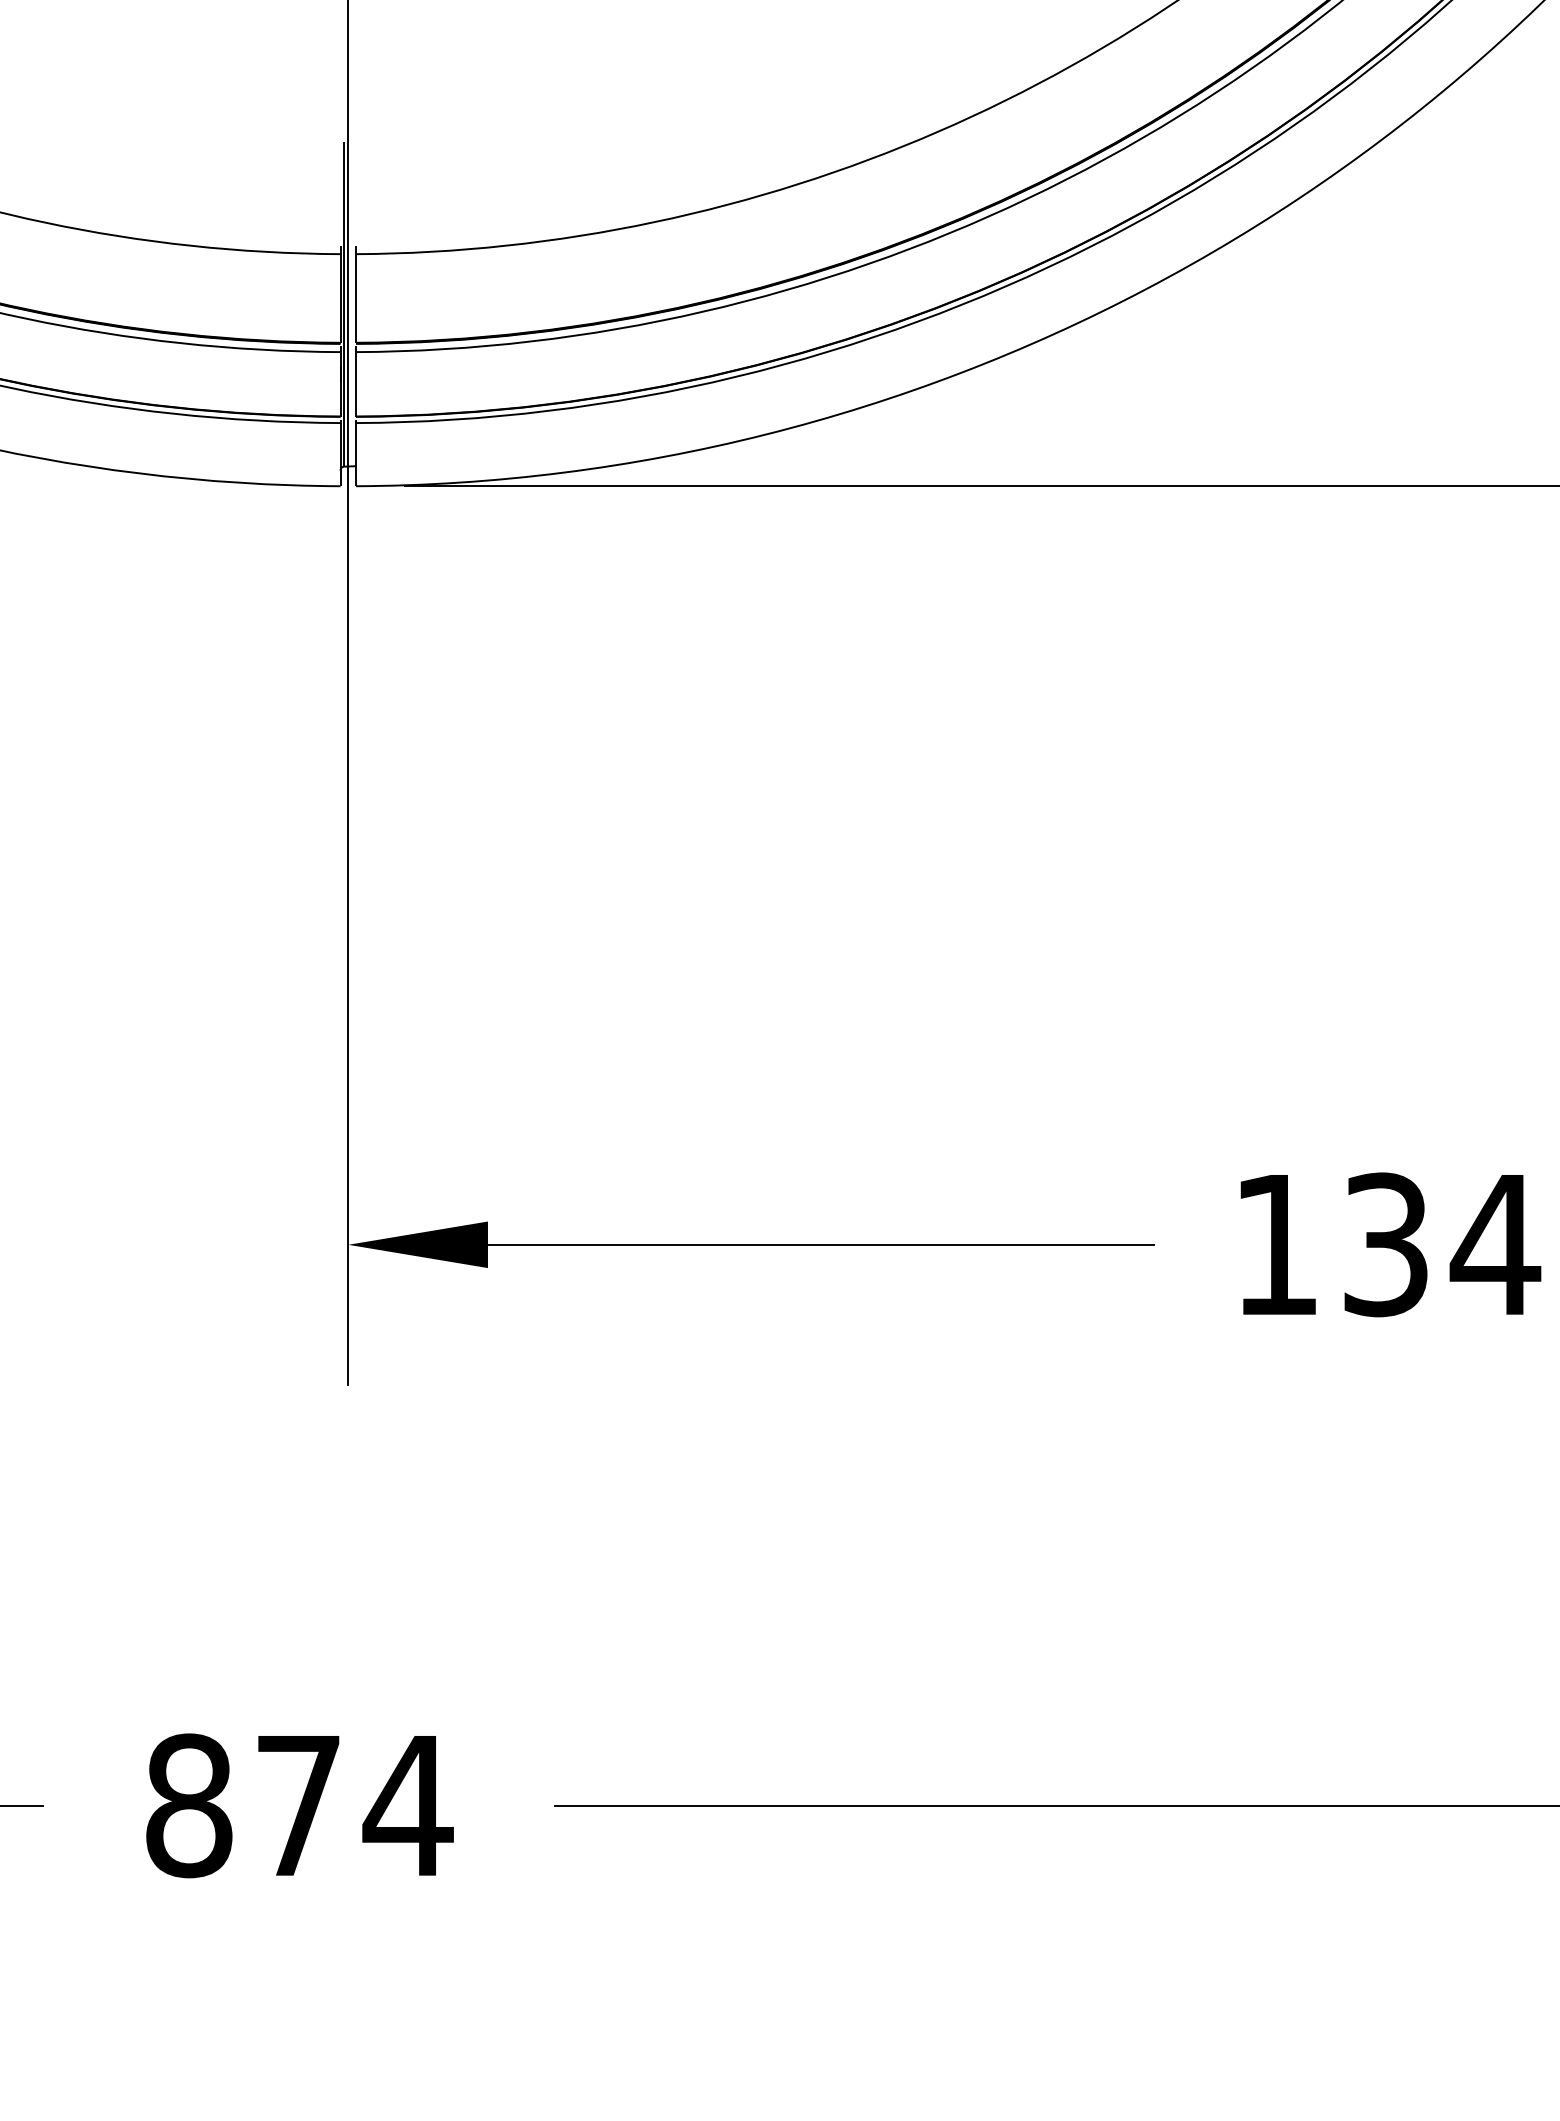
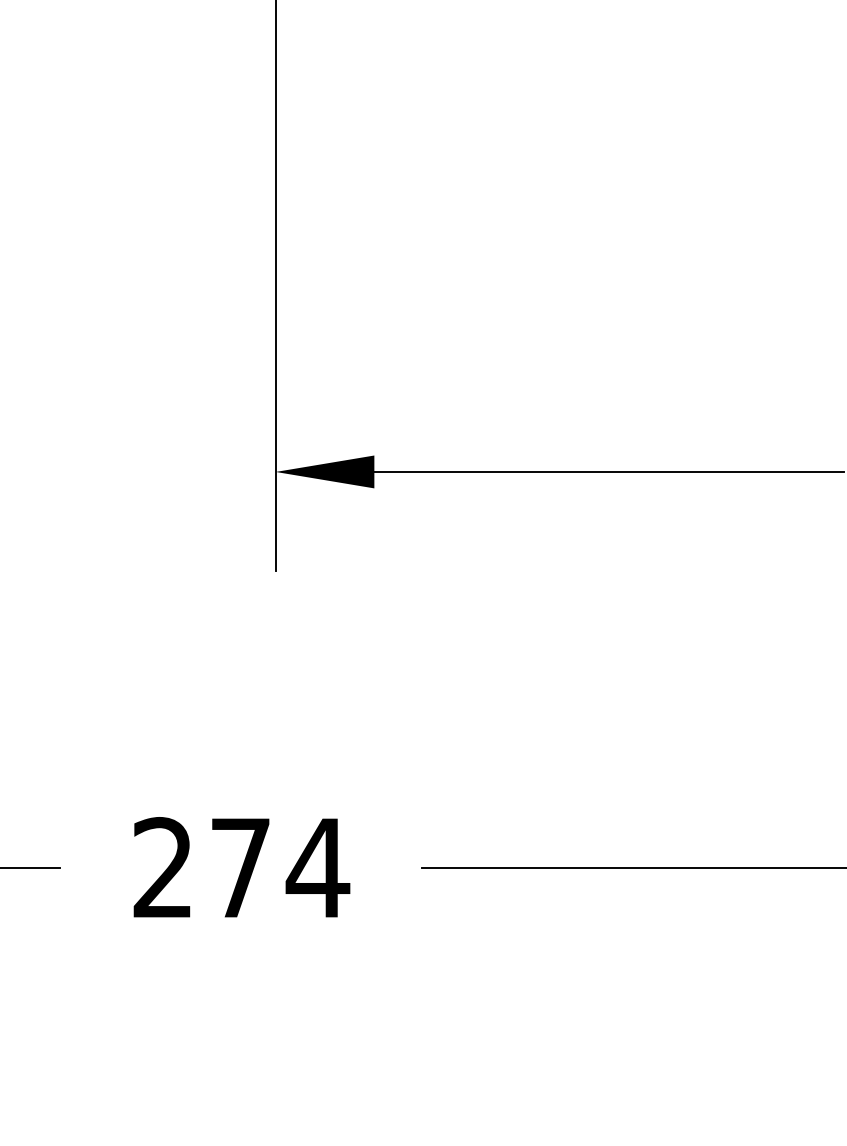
text: (189, 1805) -> (163, 867), 874 -> 274

